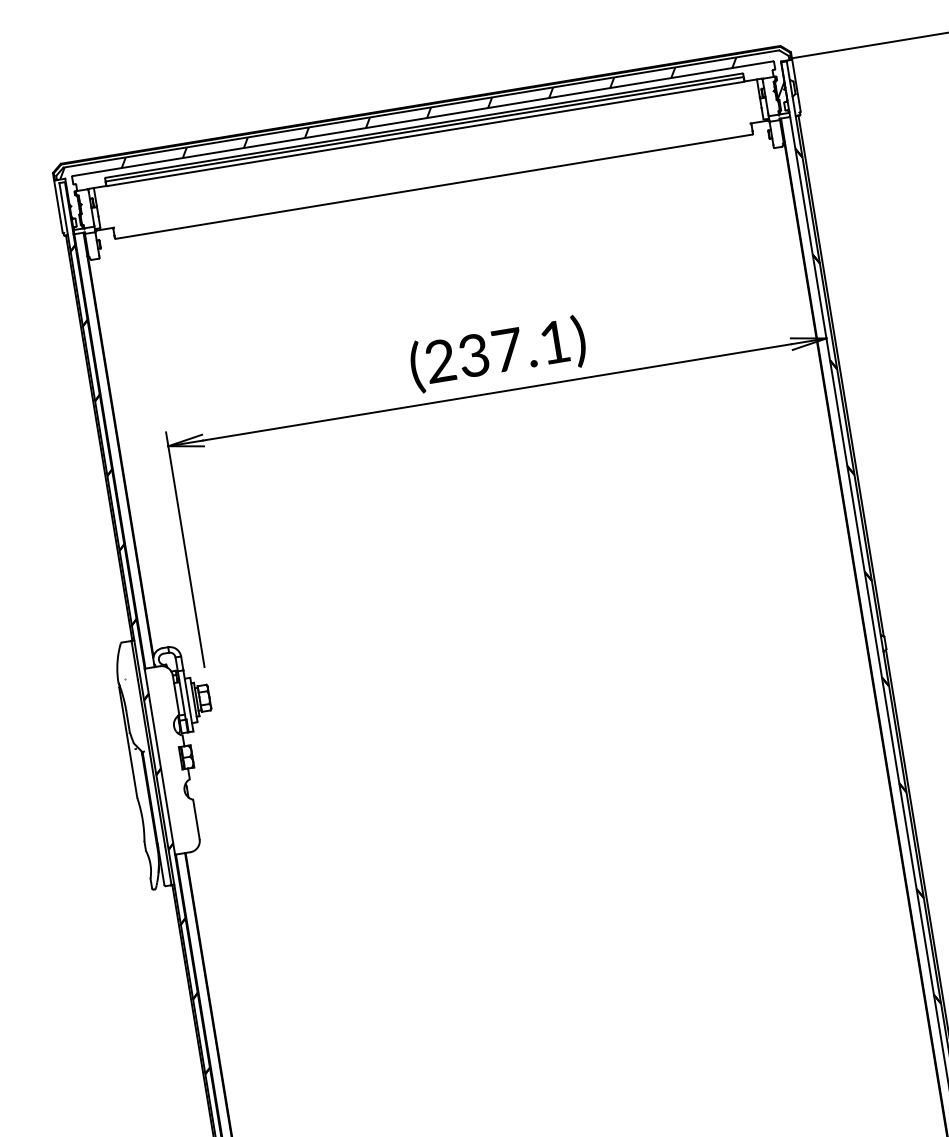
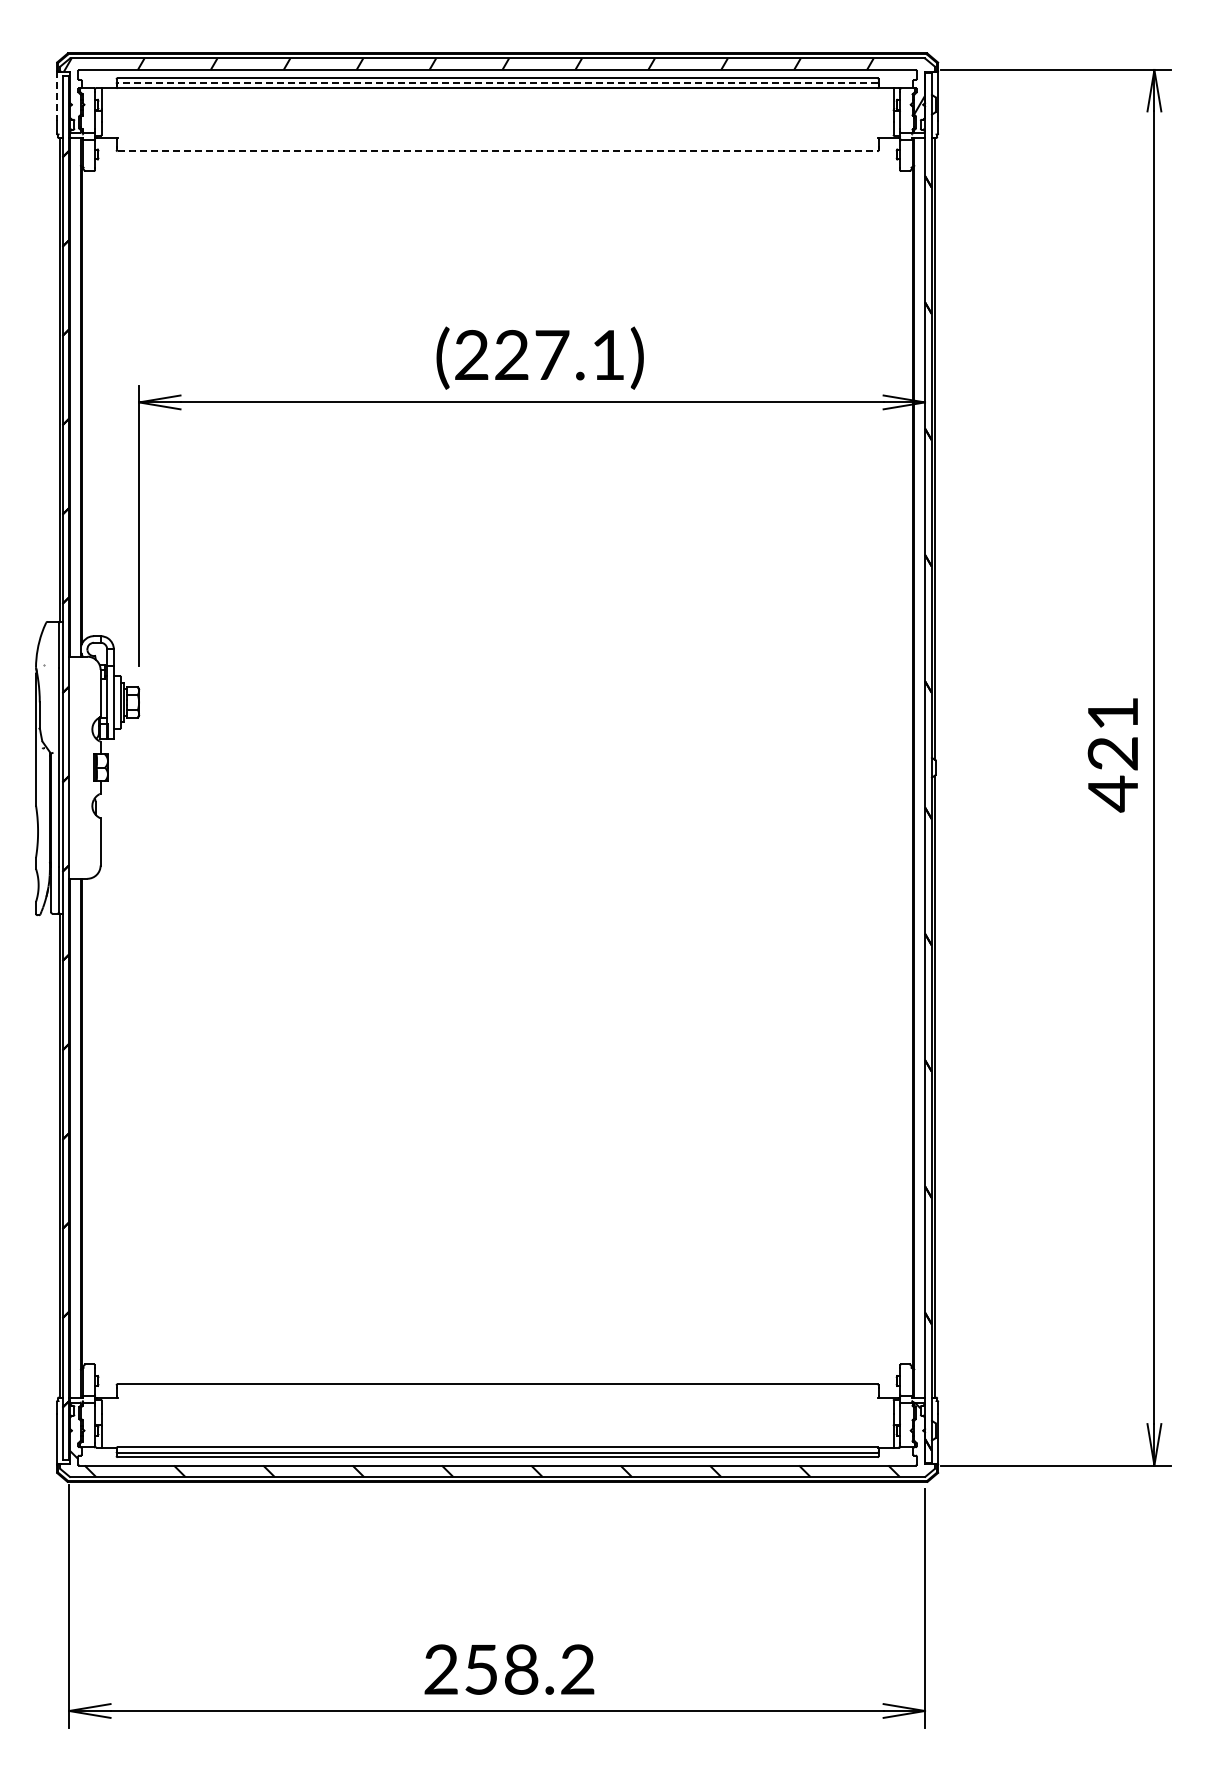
line: (424, 129) -> (497, 82), solid -> dashed
line: (434, 186) -> (498, 151), solid -> dashed
line: (57, 201) -> (56, 96), solid -> dashed
text: (473, 355) -> (511, 355), (237.1) -> (227.1)

